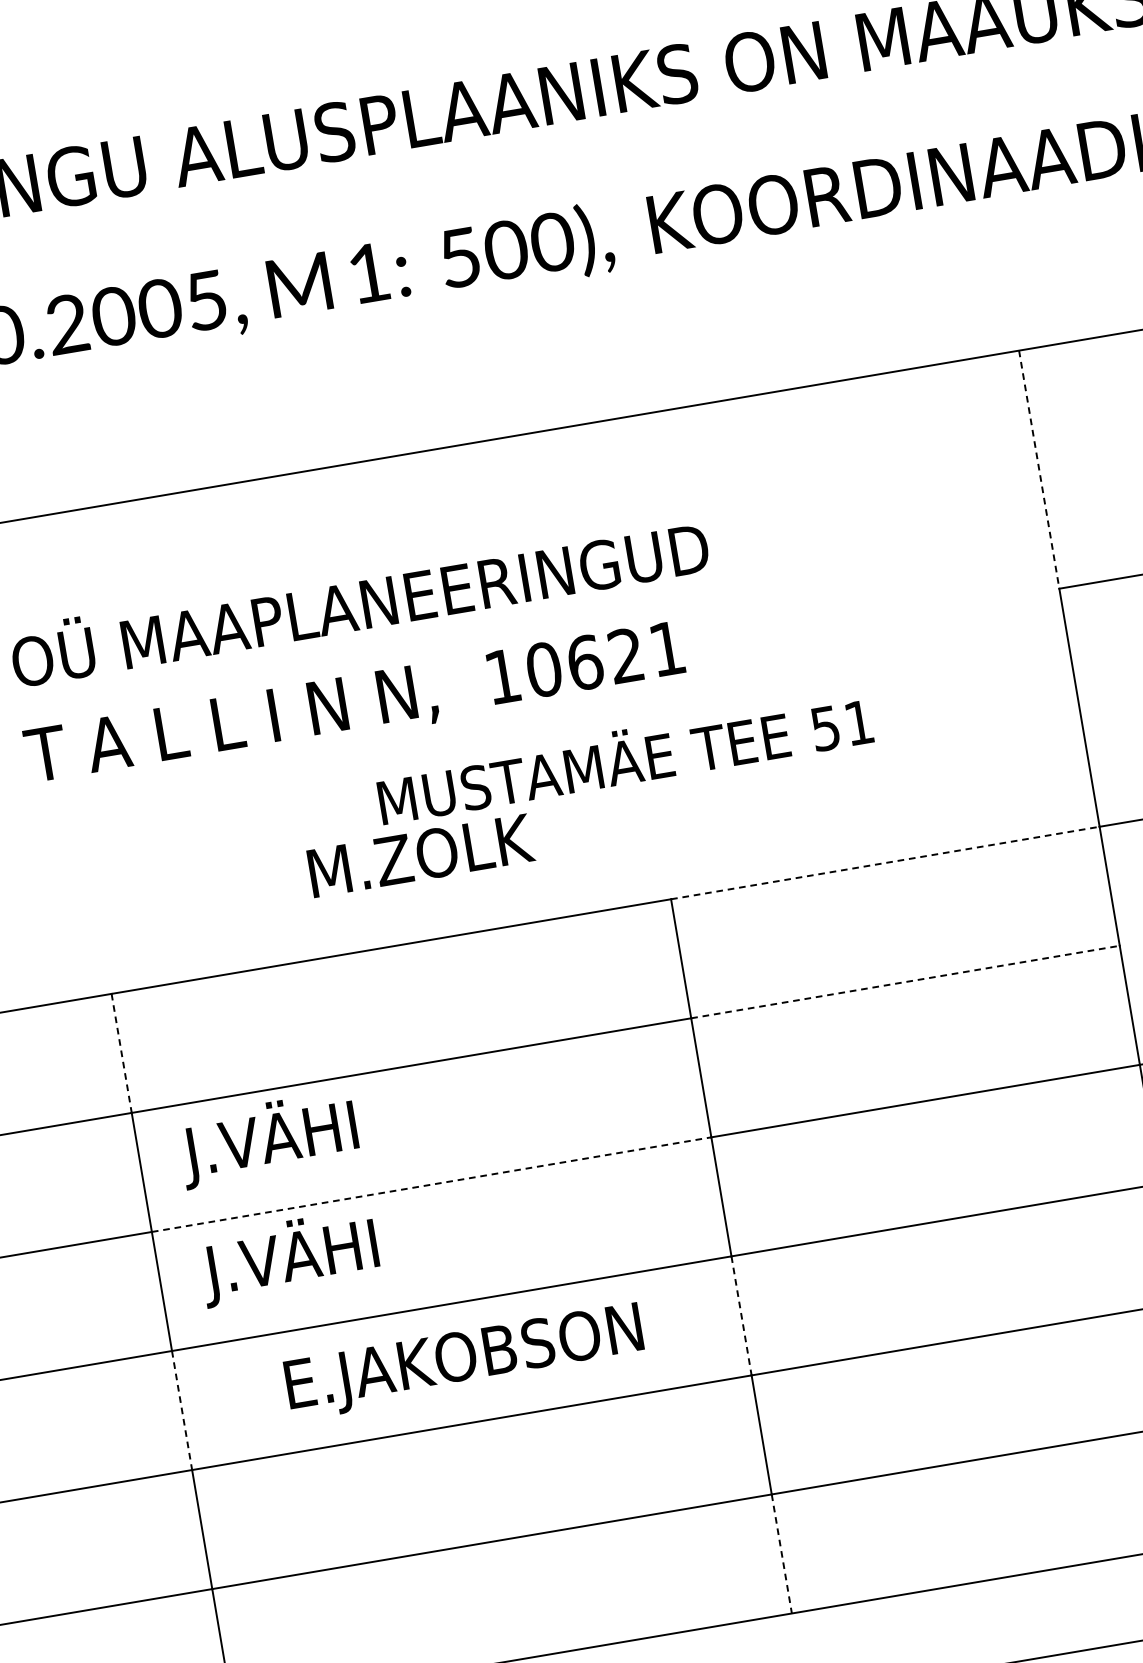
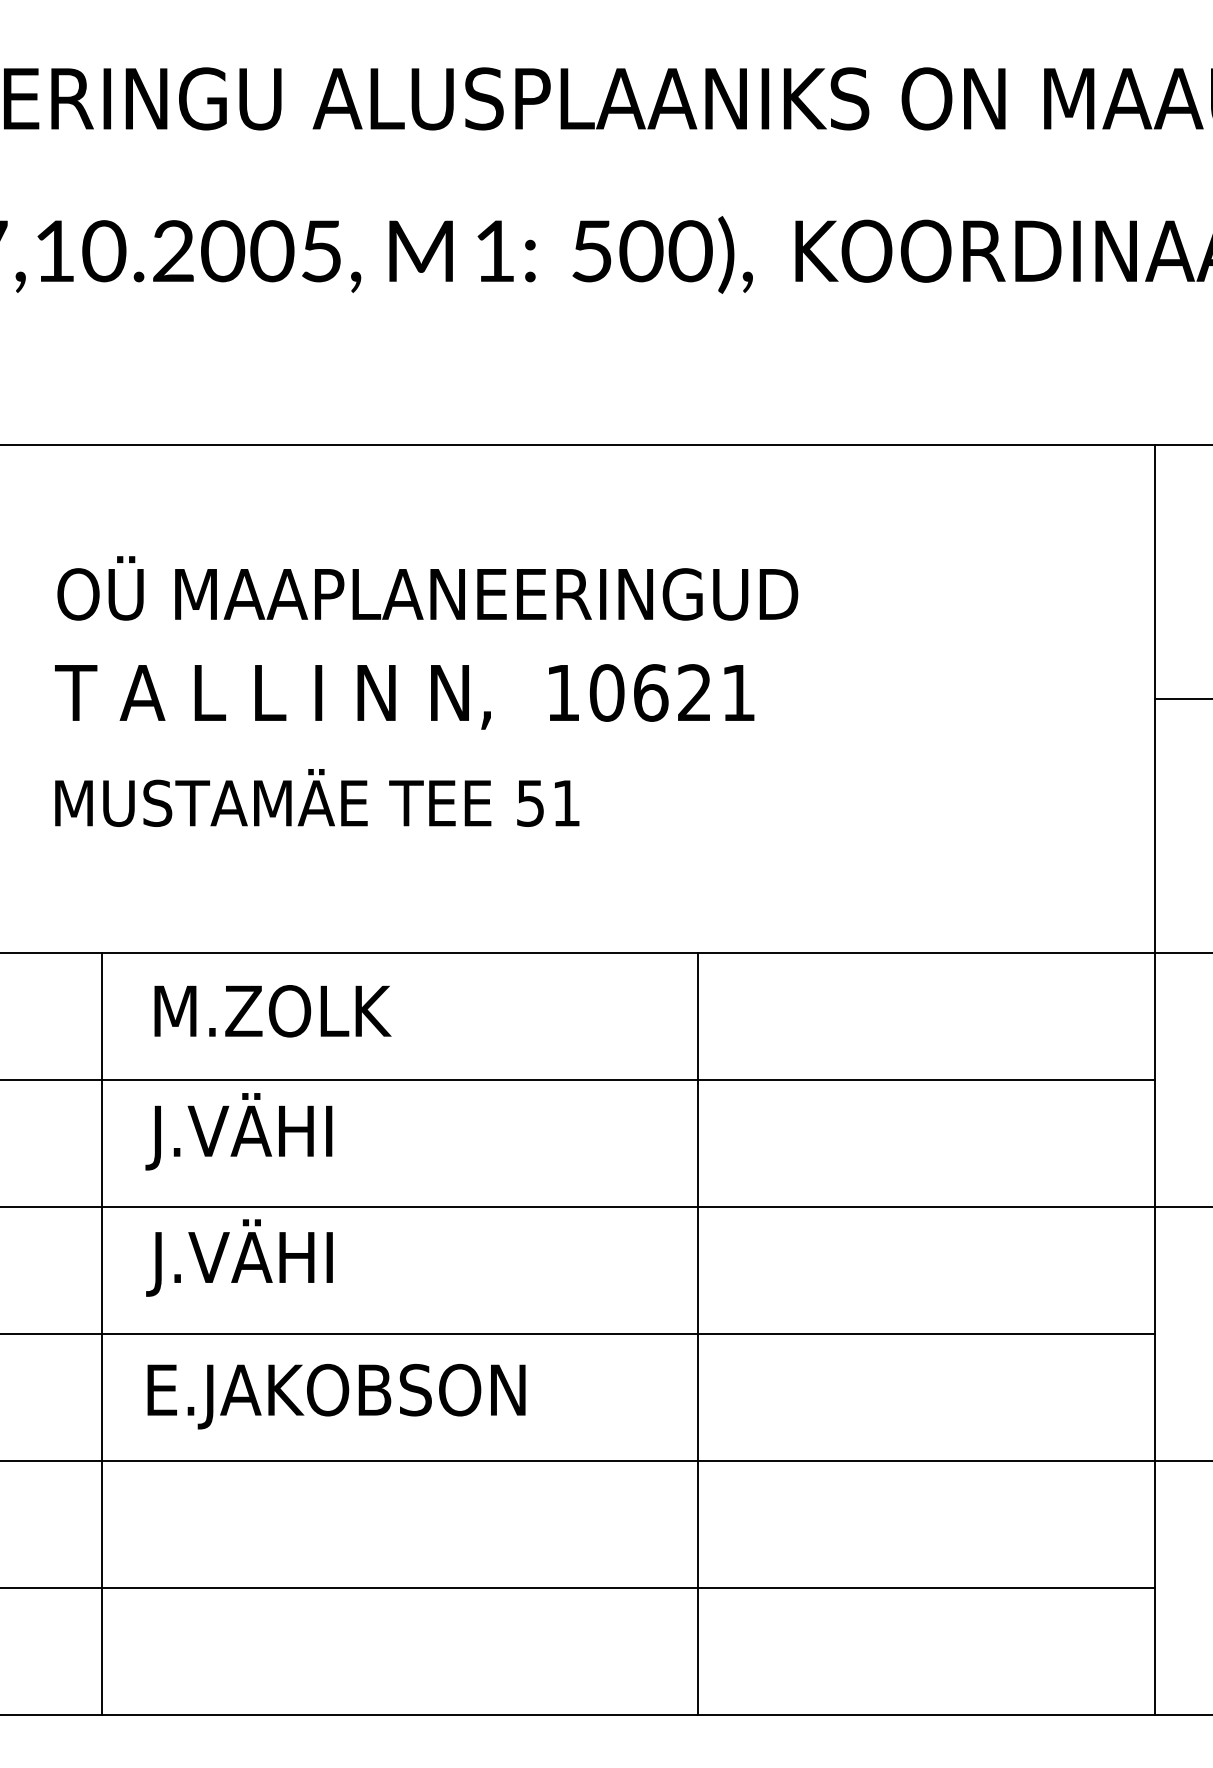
line: (1039, 469) -> (1155, 572), dashed -> solid
text: (624, 756) -> (317, 797), moved
text: (420, 855) -> (272, 1011), moved
line: (884, 863) -> (926, 953), dashed -> solid
line: (905, 982) -> (926, 1080), dashed -> solid
line: (121, 1054) -> (101, 1017), dashed -> solid
line: (432, 1184) -> (400, 1207), dashed -> solid
line: (741, 1316) -> (698, 1398), dashed -> solid
text: (464, 1361) -> (336, 1396), moved
line: (181, 1411) -> (101, 1398), dashed -> solid
line: (781, 1553) -> (698, 1651), dashed -> solid

